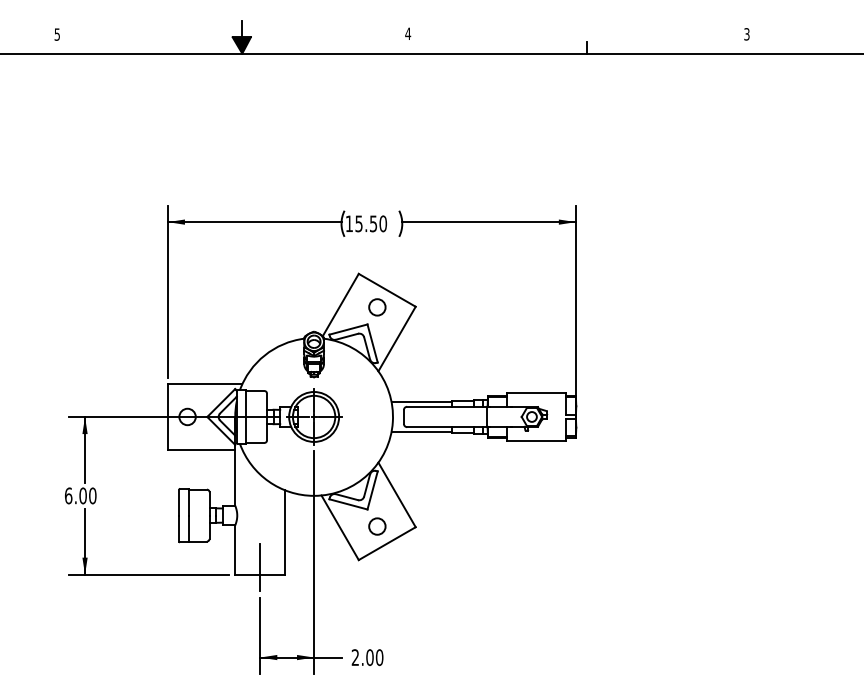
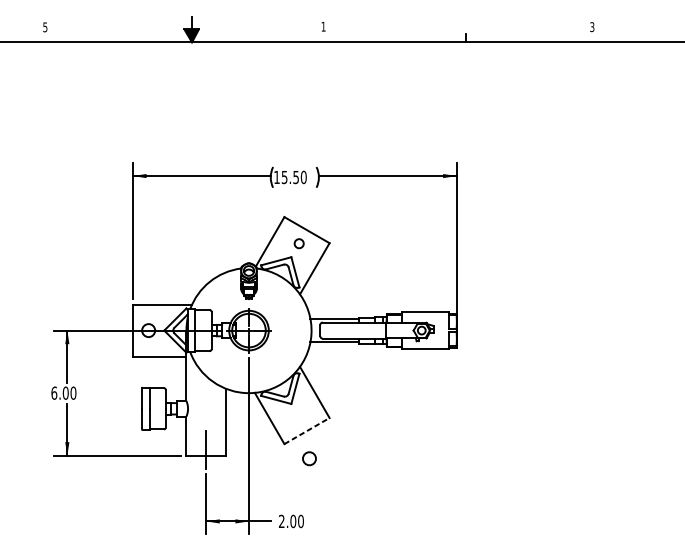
text: (408, 33) -> (323, 26), 4 -> 1
circle: (377, 307) -> (299, 243), size x0.7
circle: (377, 526) -> (309, 458), moved
line: (387, 543) -> (307, 430), solid -> dashed

